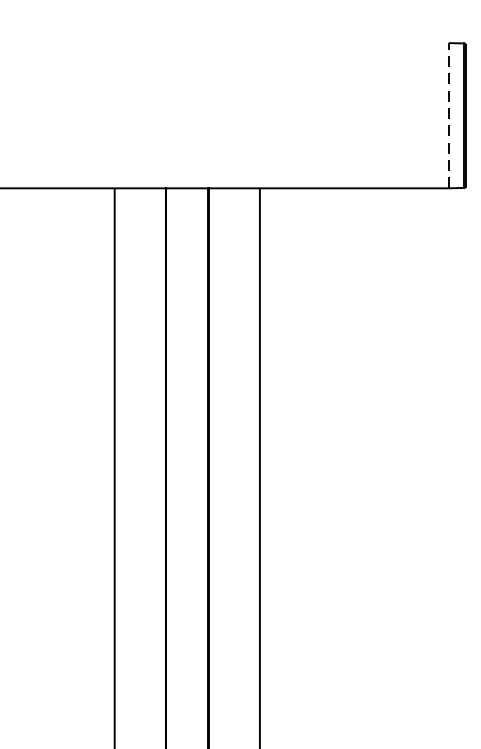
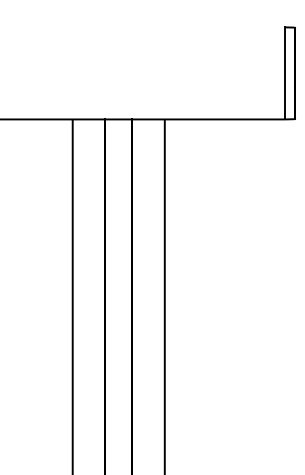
line: (448, 114) -> (284, 72), dashed -> solid

